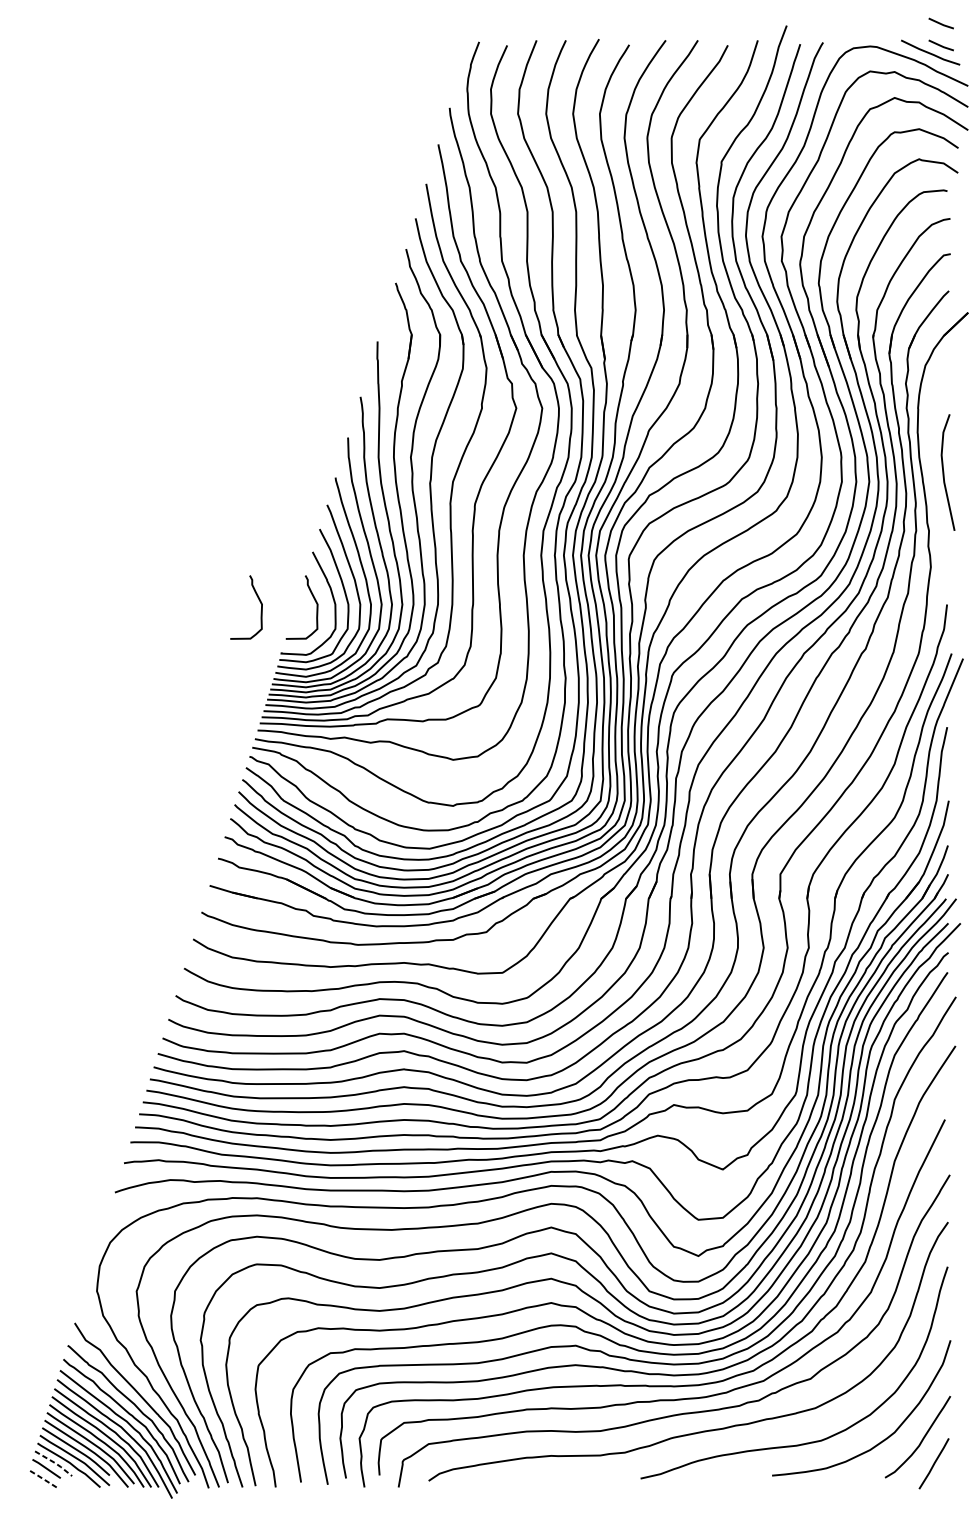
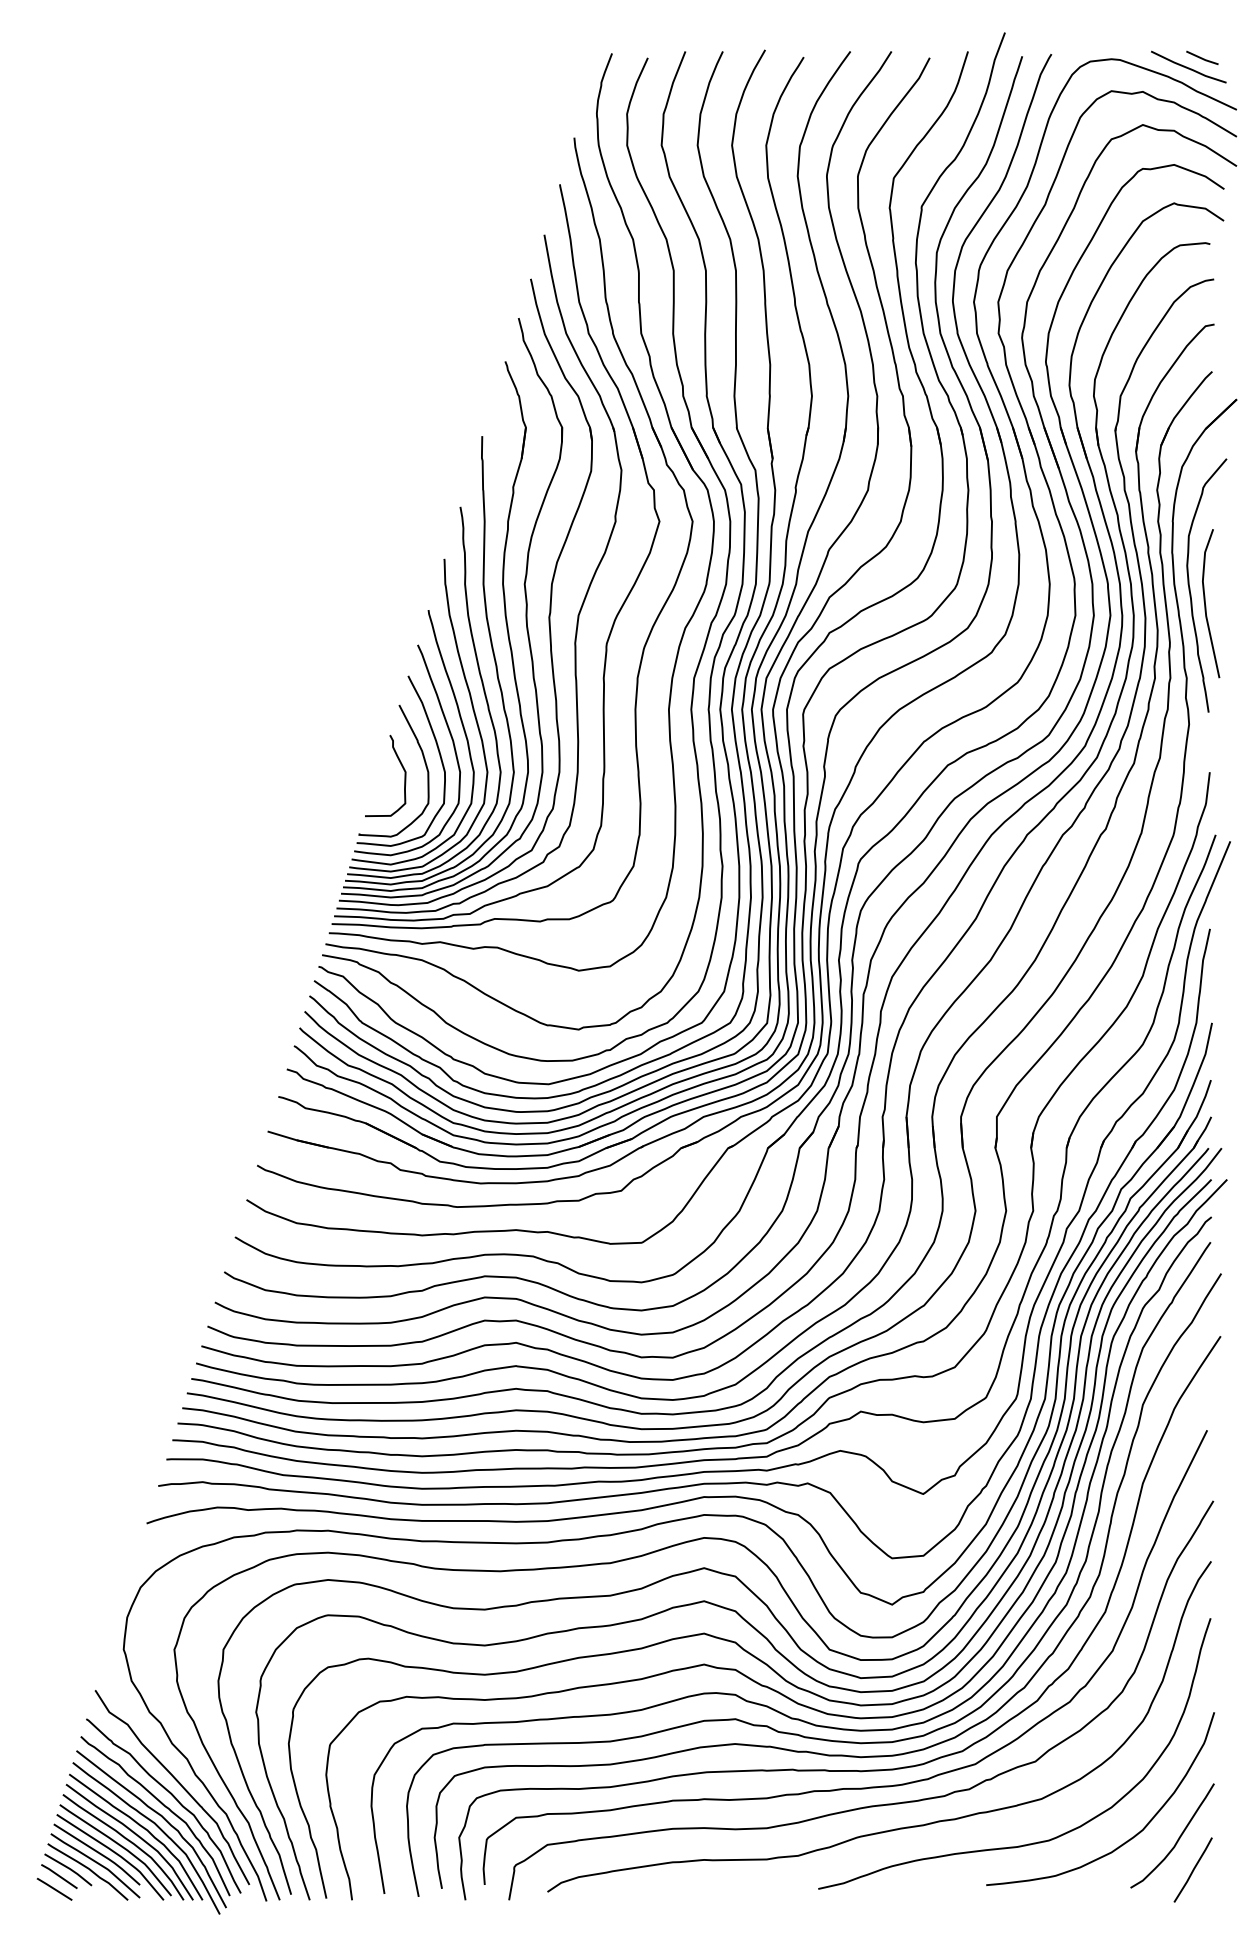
line: (941, 23) -> (1202, 29), removed
curve: (931, 459) -> (1190, 587), added
curve: (258, 600) -> (330, 766), removed
line: (55, 1462) -> (70, 1868), dashed -> solid
line: (41, 1478) -> (52, 1888), dashed -> solid

